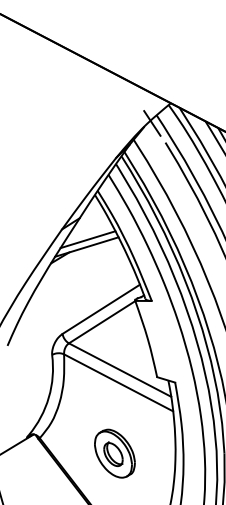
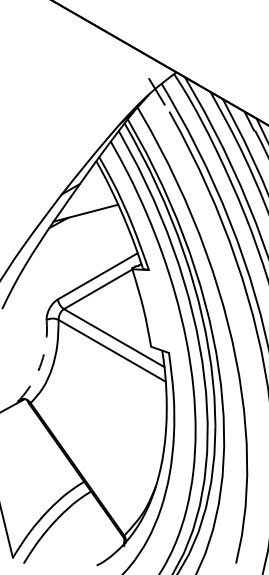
line: (88, 239) -> (87, 205), removed
arc: (48, 397) -> (41, 362), solid -> dashed
part: (114, 453) -> (105, 421), removed

